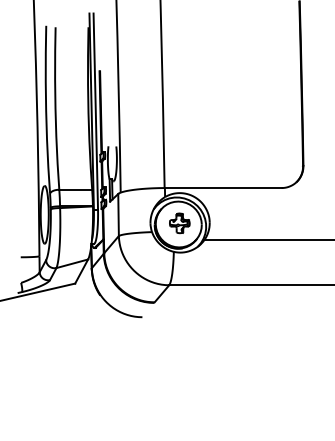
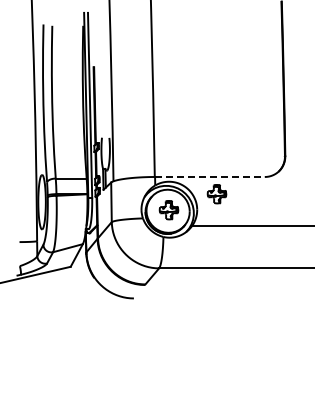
line: (222, 188) -> (209, 177), solid -> dashed
part: (230, 206) -> (216, 194), added

